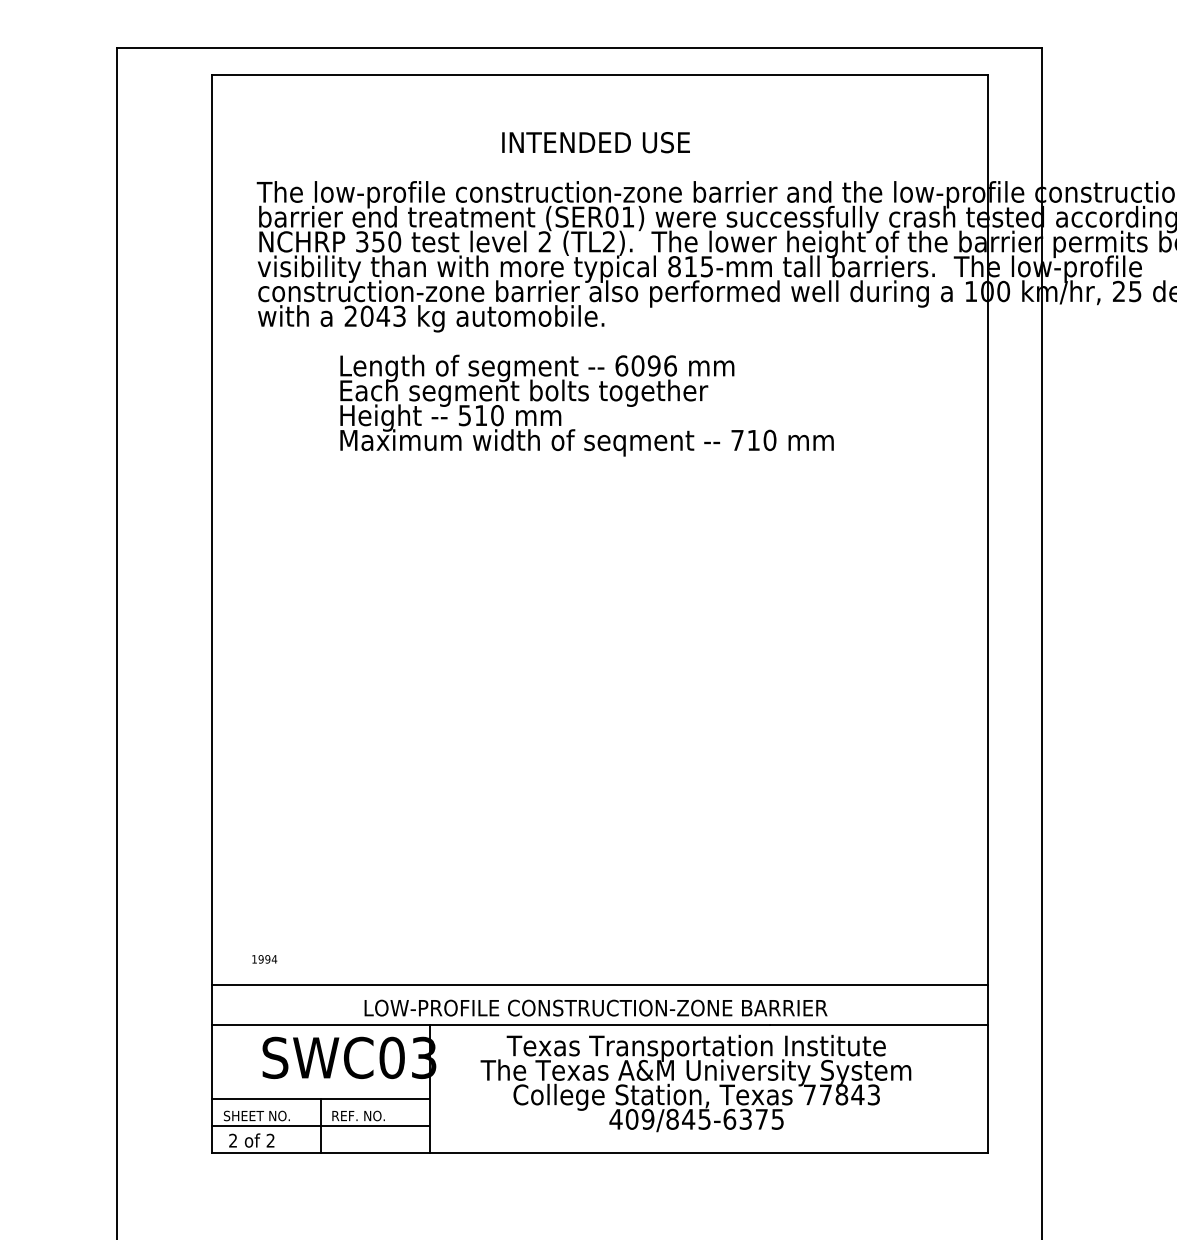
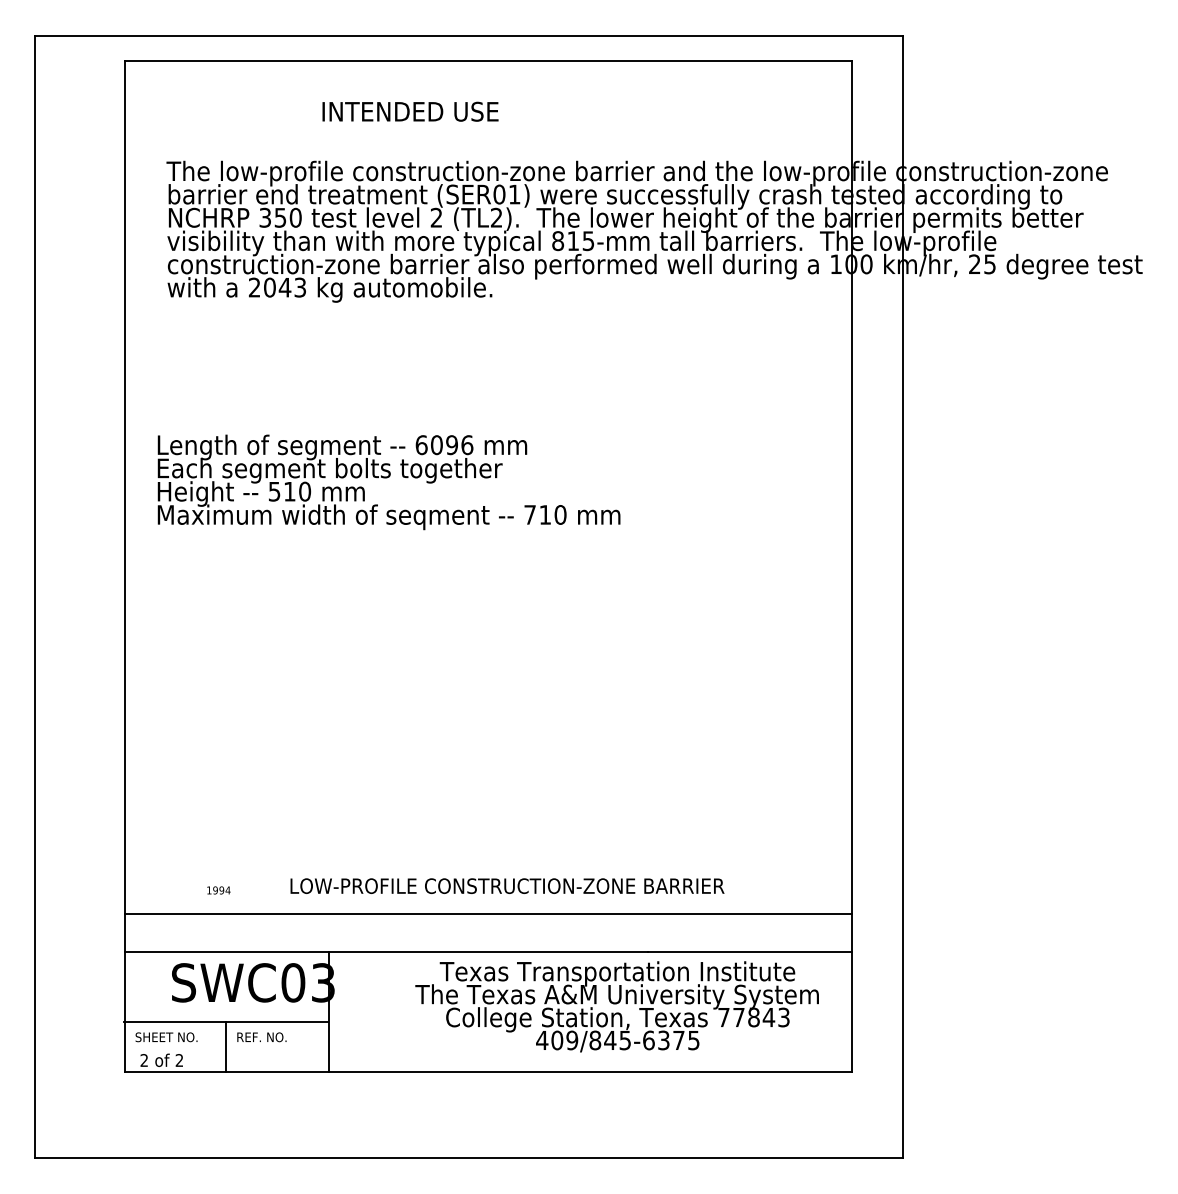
text: (596, 142) -> (410, 111), moved
text: (586, 405) -> (388, 482), moved
text: (264, 959) -> (218, 890), moved
text: (596, 1007) -> (507, 885), moved
text: (695, 1083) -> (616, 1006), moved
line: (320, 1125) -> (226, 1046), removed

